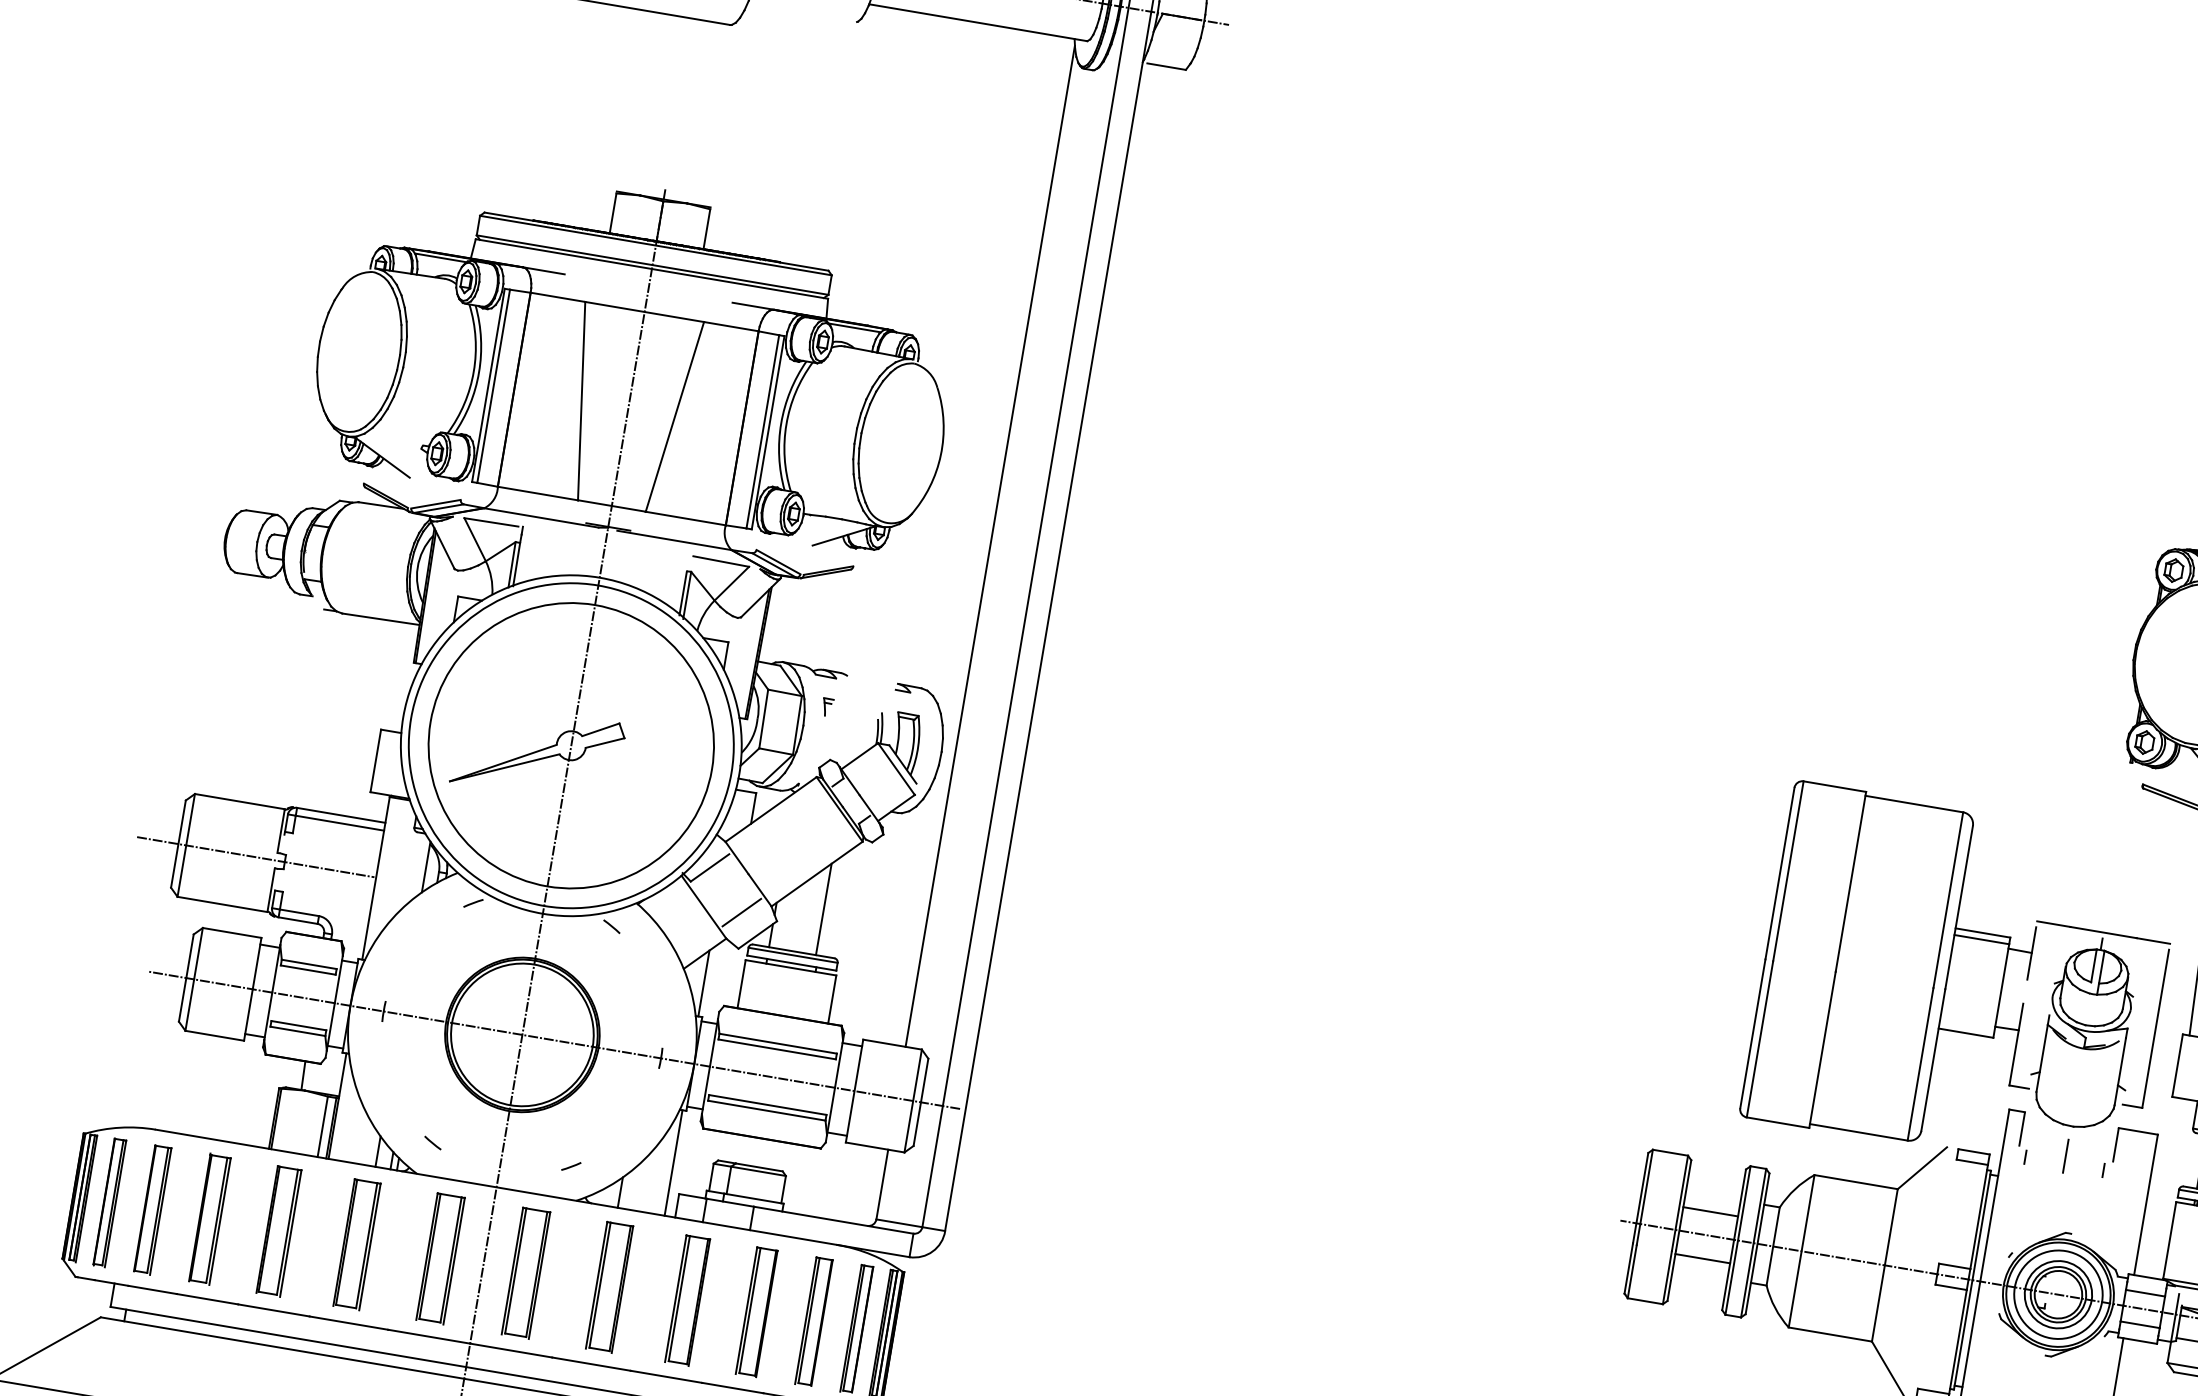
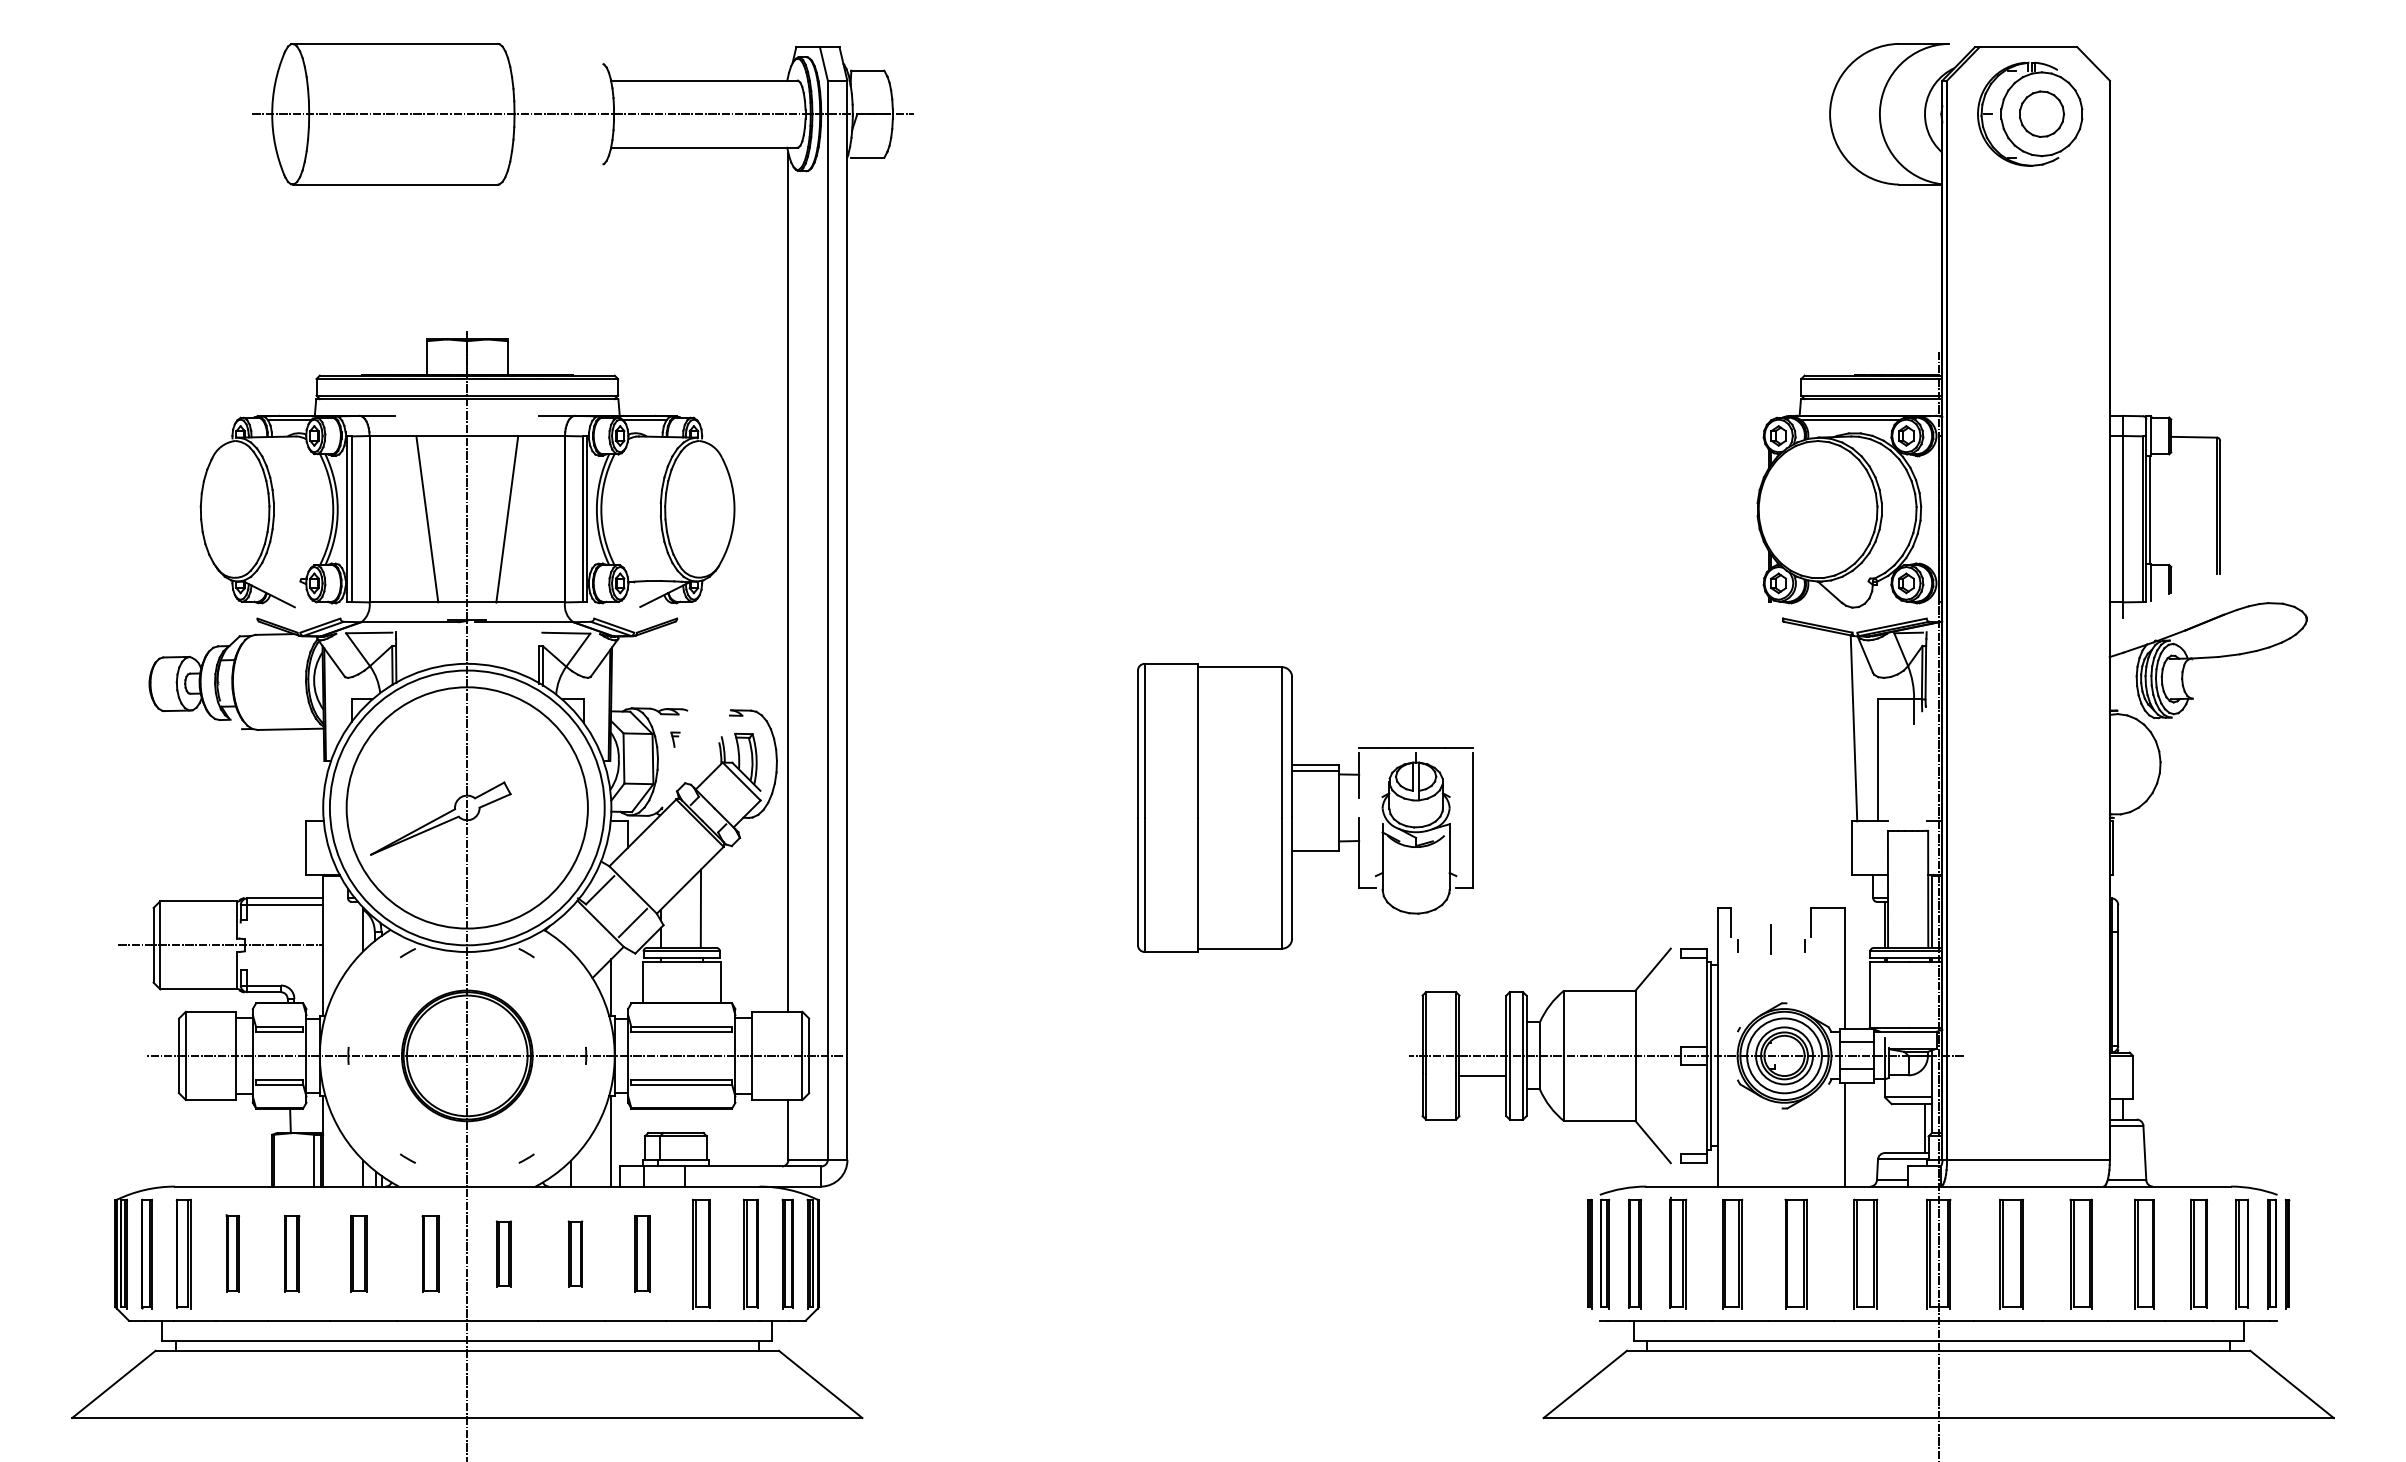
part: (1962, 980) -> (1305, 807), moved
line: (1710, 1211) -> (1482, 1035), removed
part: (209, 1219) -> (232, 1253), size x0.7
part: (279, 1230) -> (292, 1253), size x0.7
part: (356, 1243) -> (358, 1253), size x0.7
part: (440, 1258) -> (430, 1253), size x0.7
part: (525, 1272) -> (503, 1253), size x0.6
part: (609, 1286) -> (575, 1253), size x0.6
part: (687, 1299) -> (642, 1253), size x0.7

